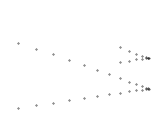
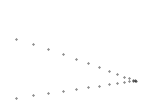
part: (134, 54) -> (122, 49), removed

